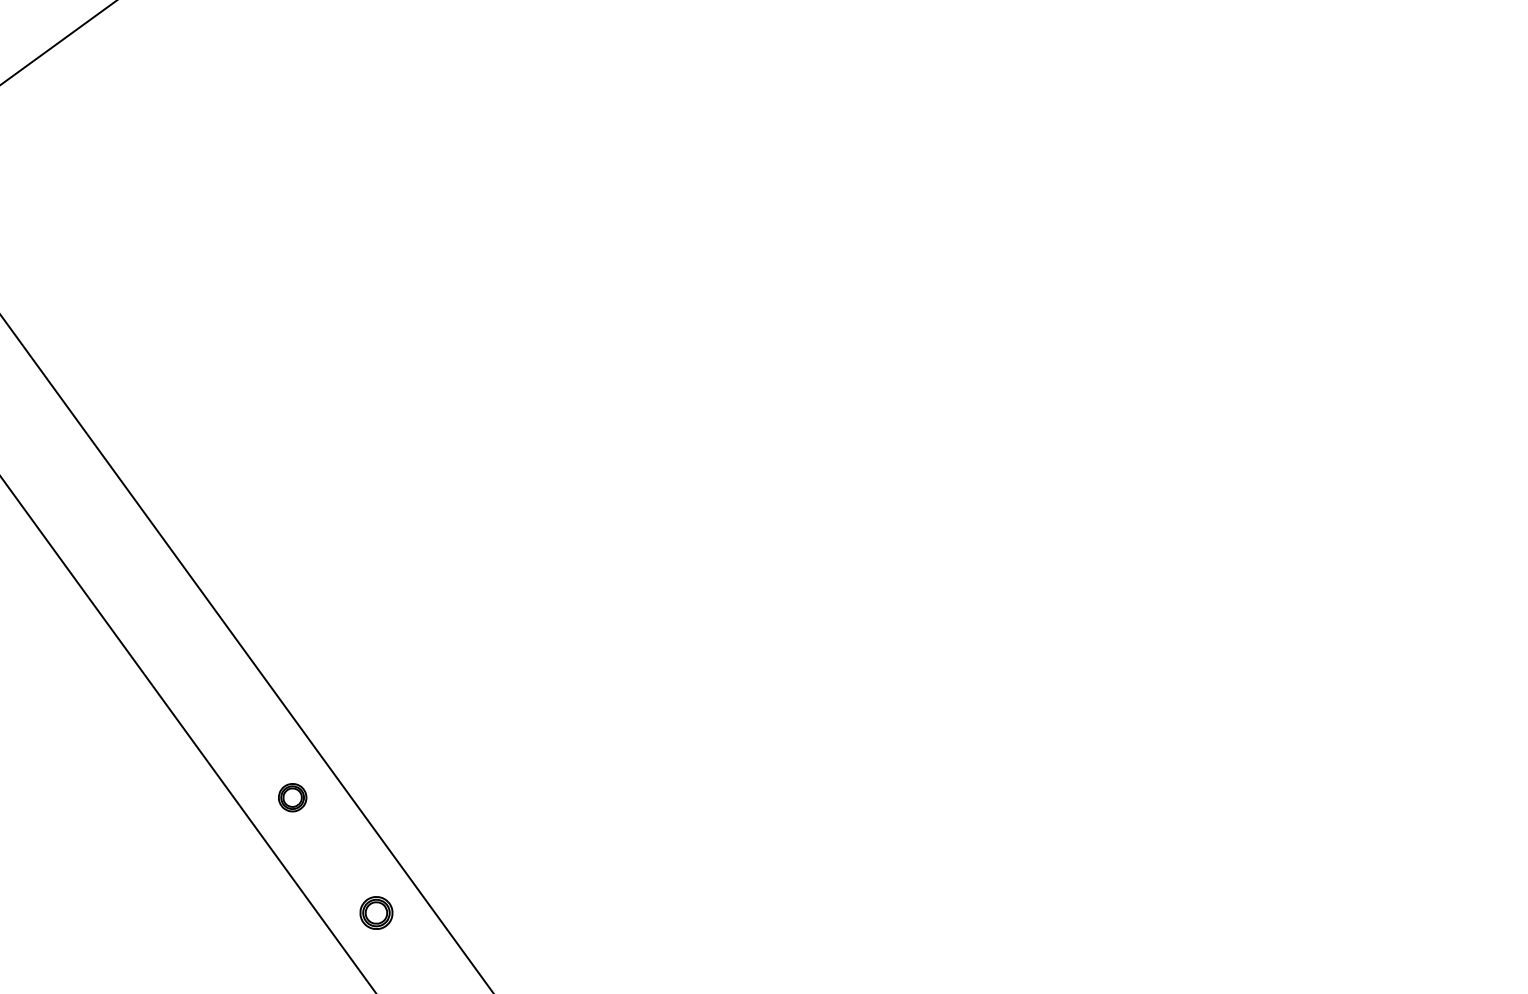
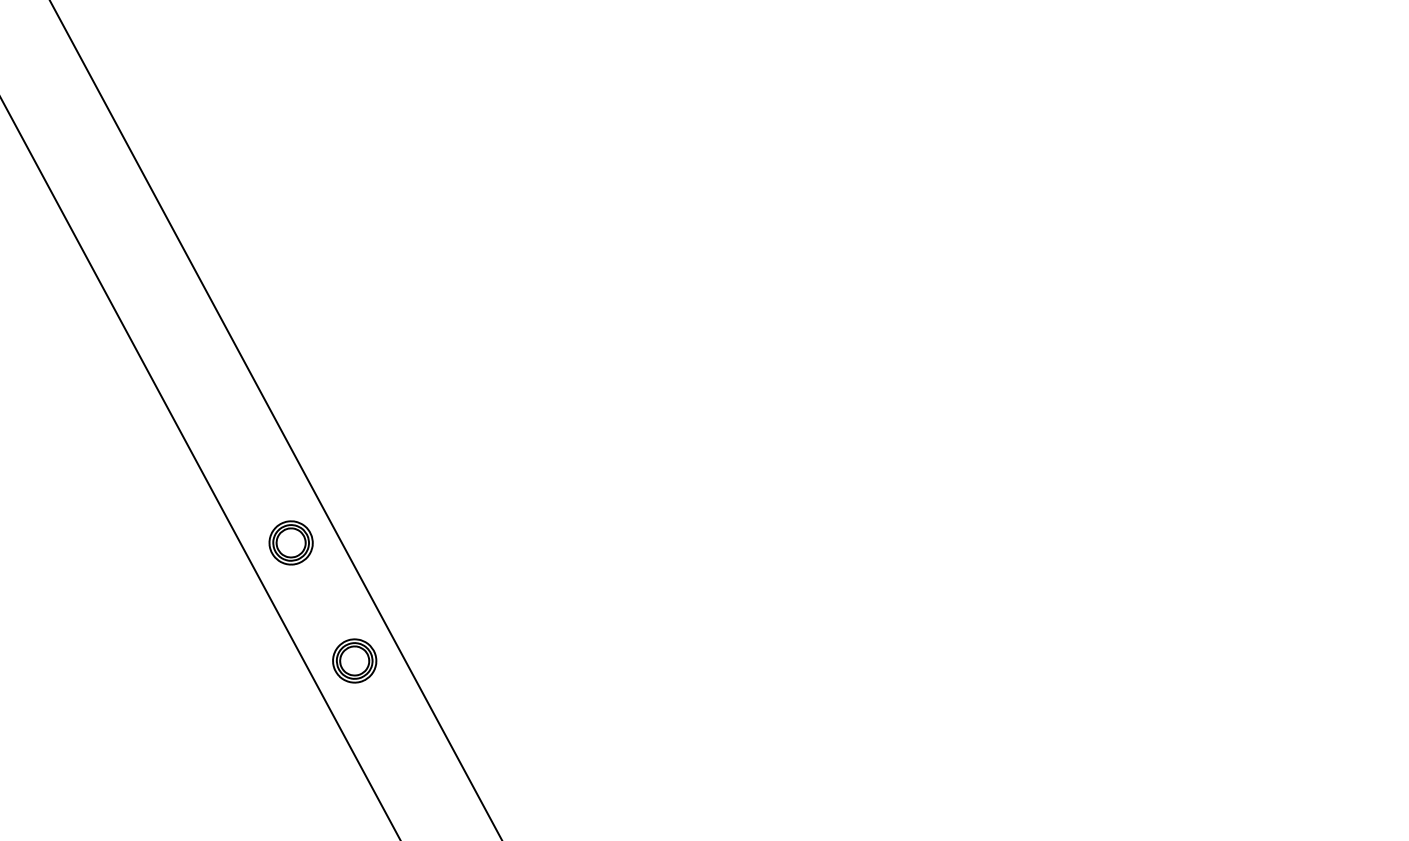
part: (292, 797) -> (290, 542), size x1.67
part: (376, 912) -> (354, 660), size x1.43

